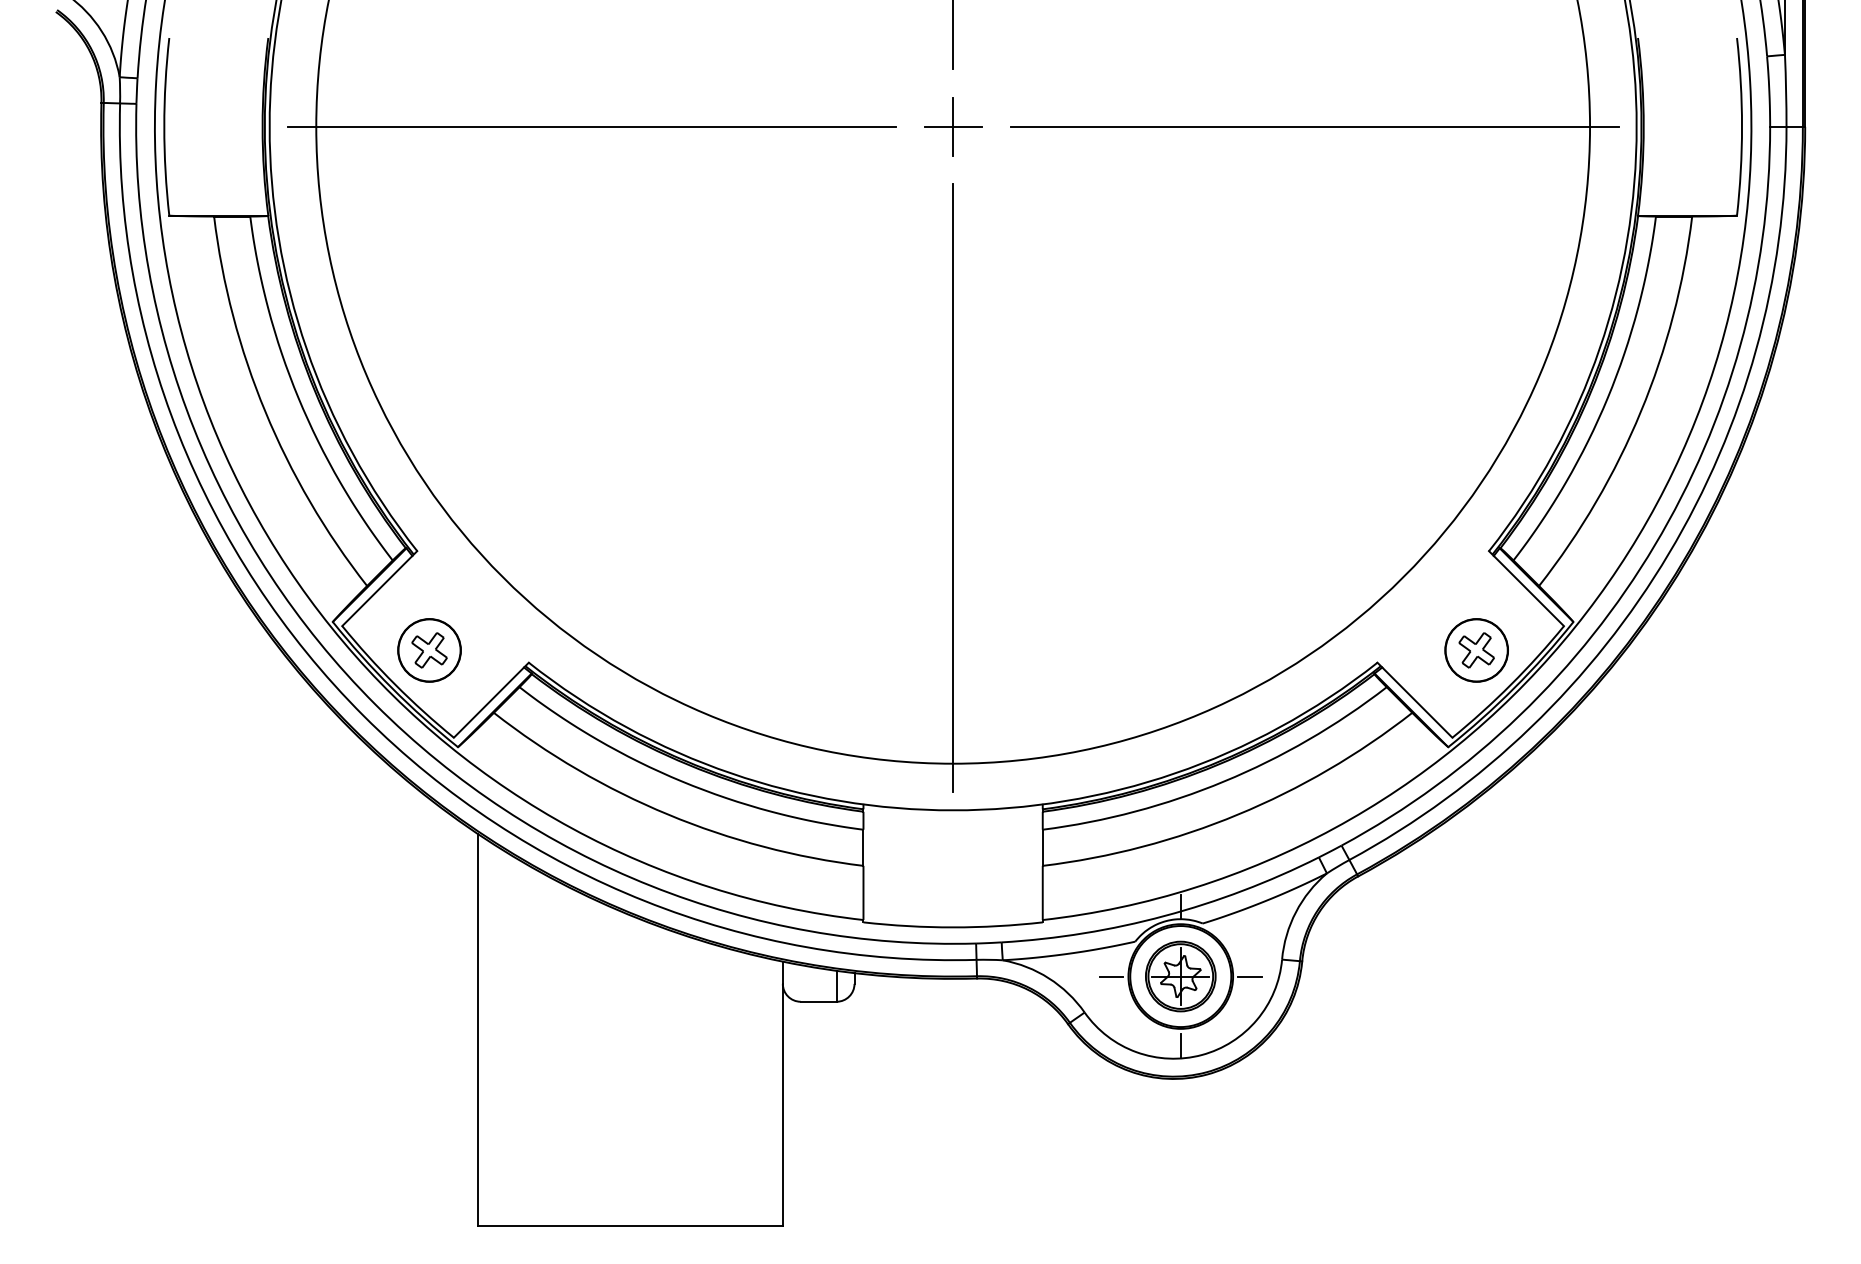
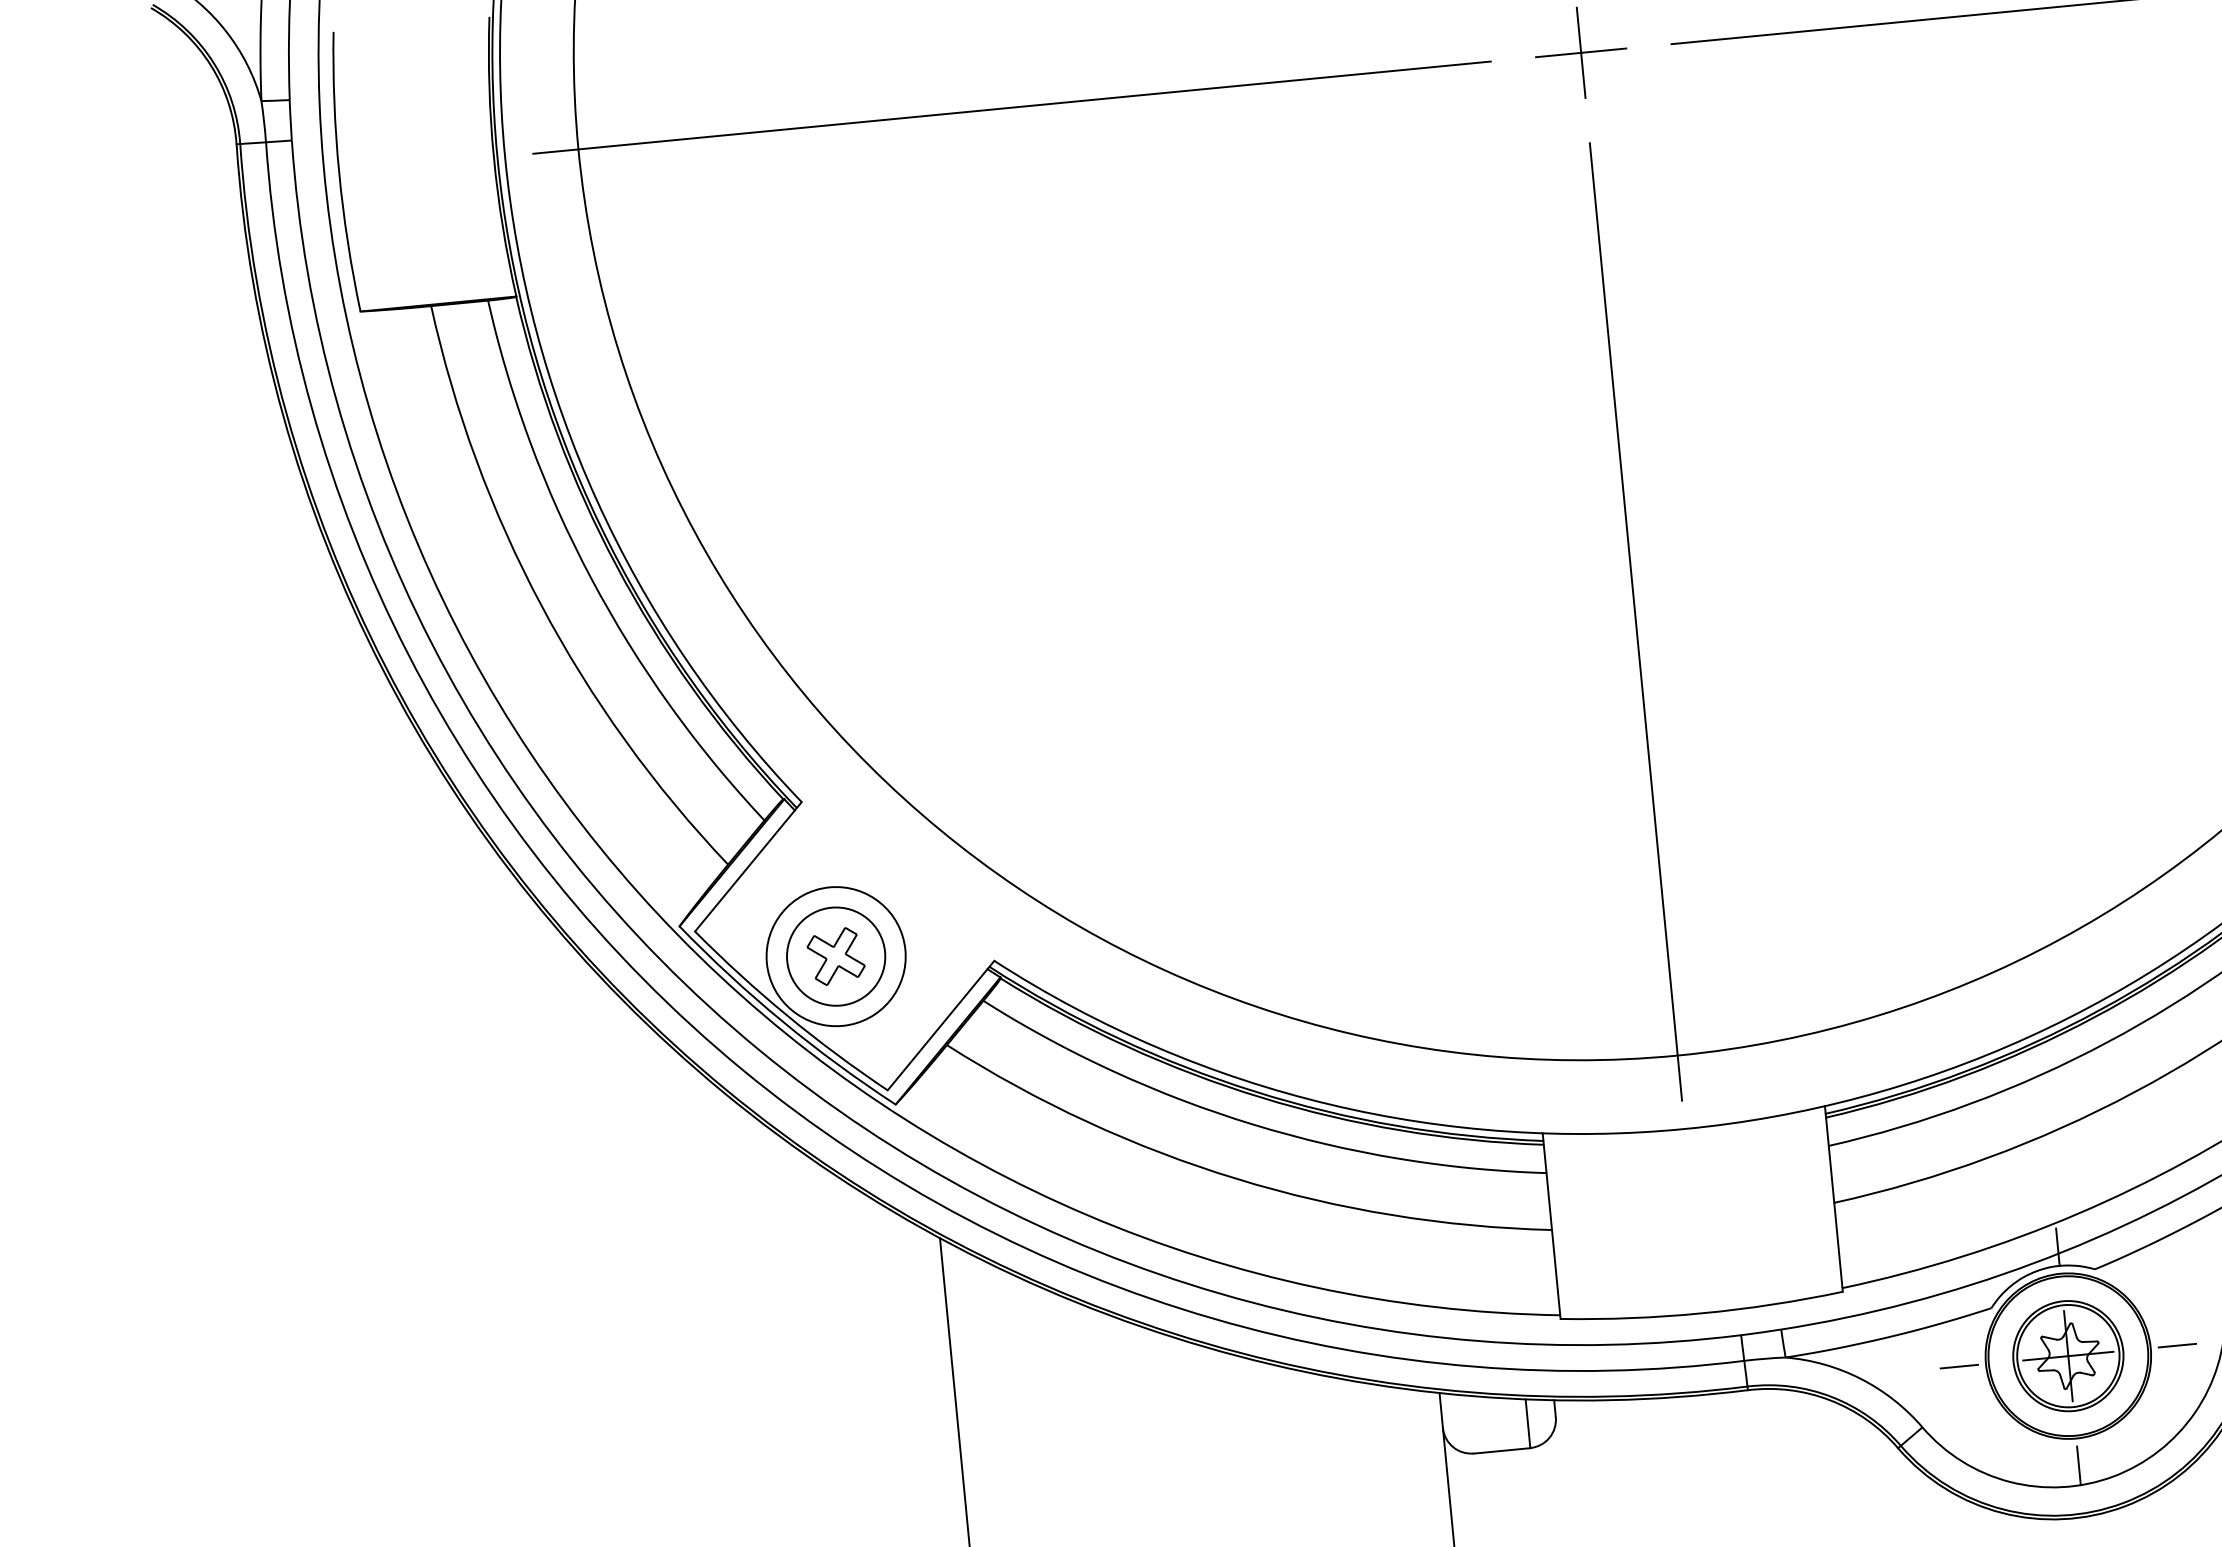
circle: (429, 650) -> (836, 956), size x1.4

